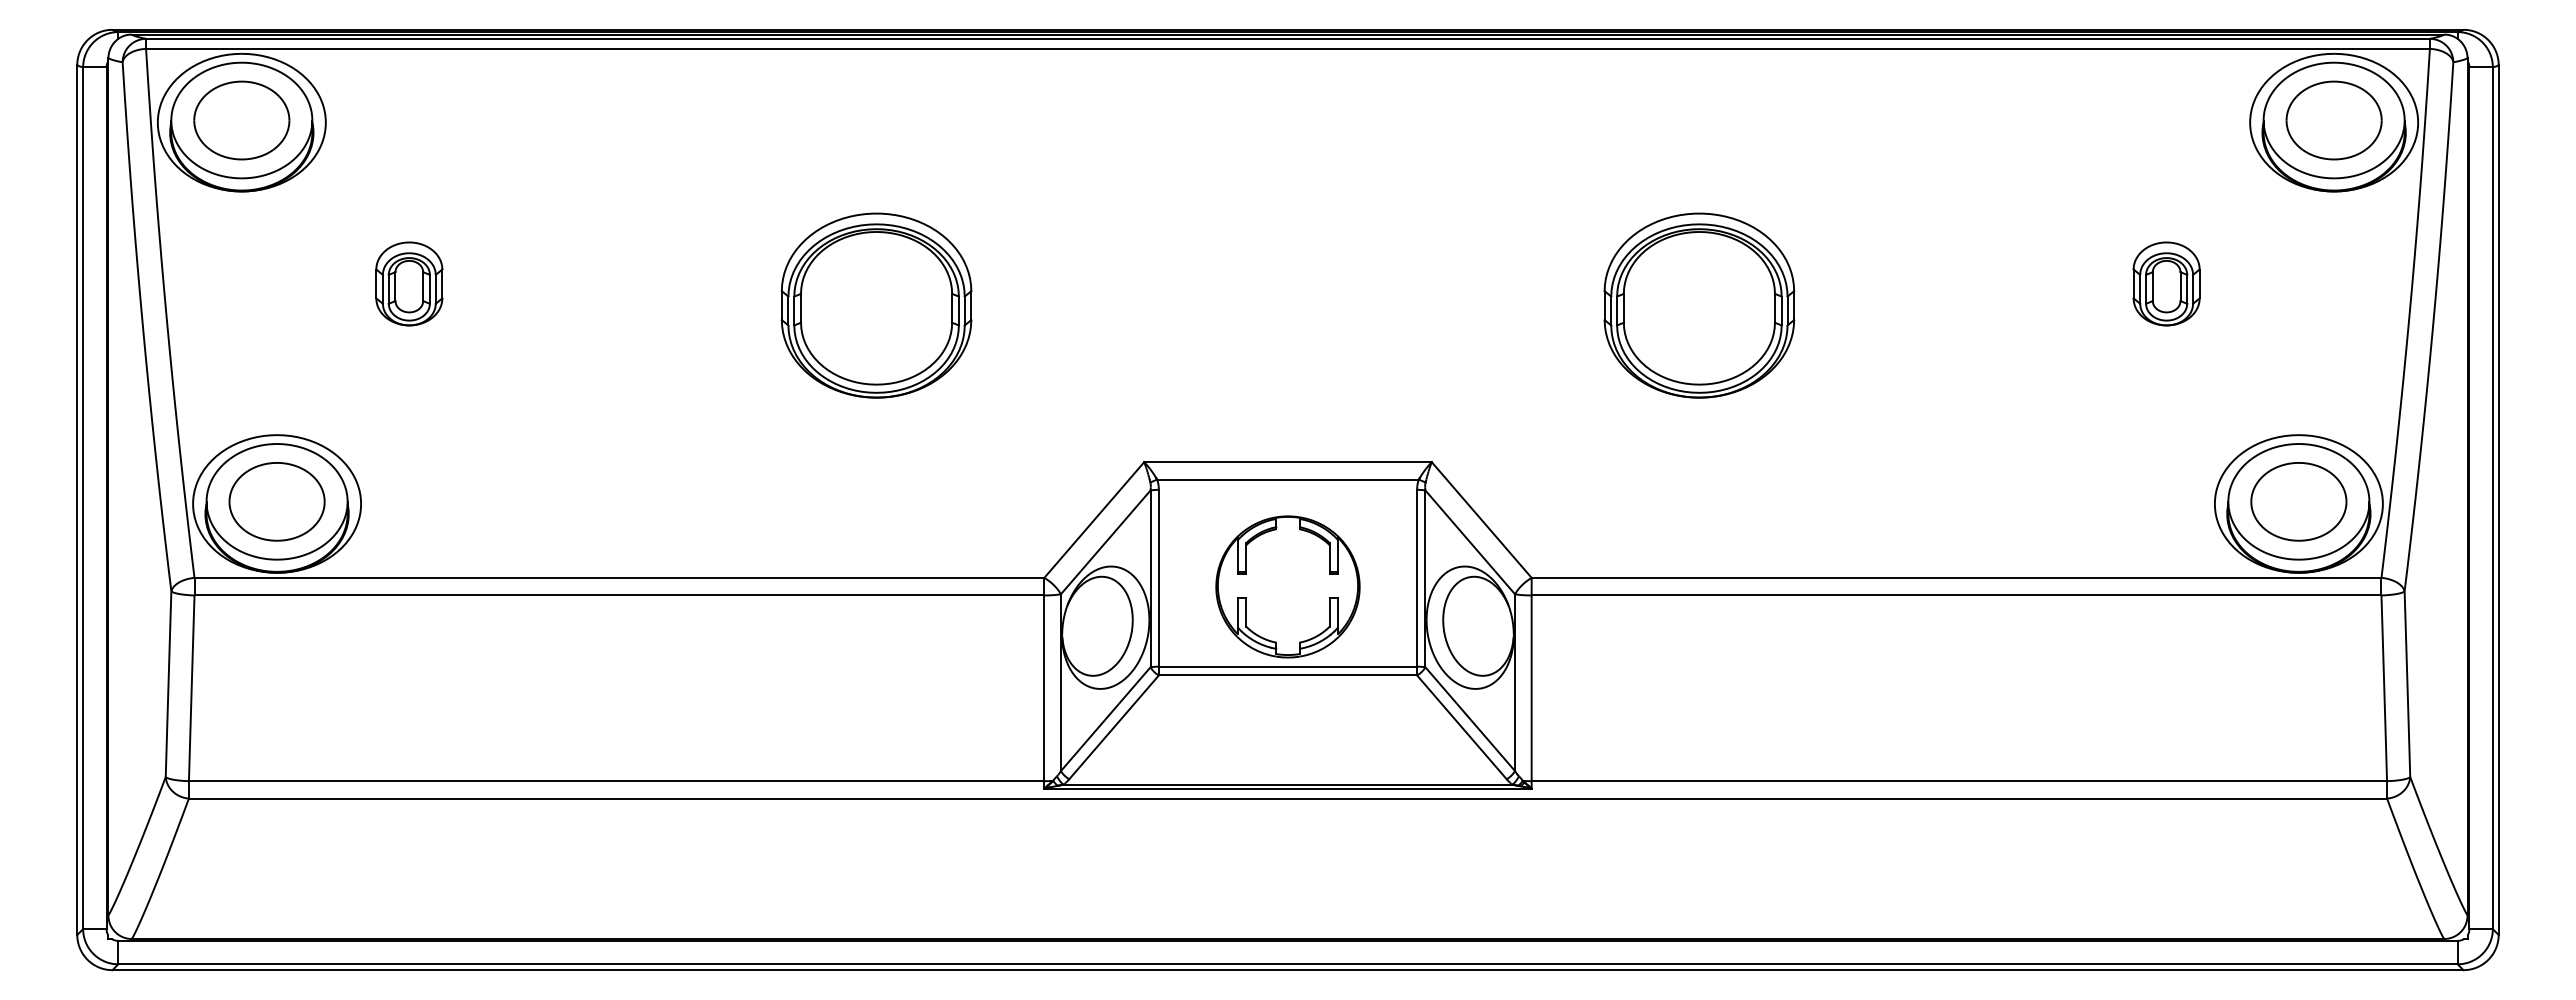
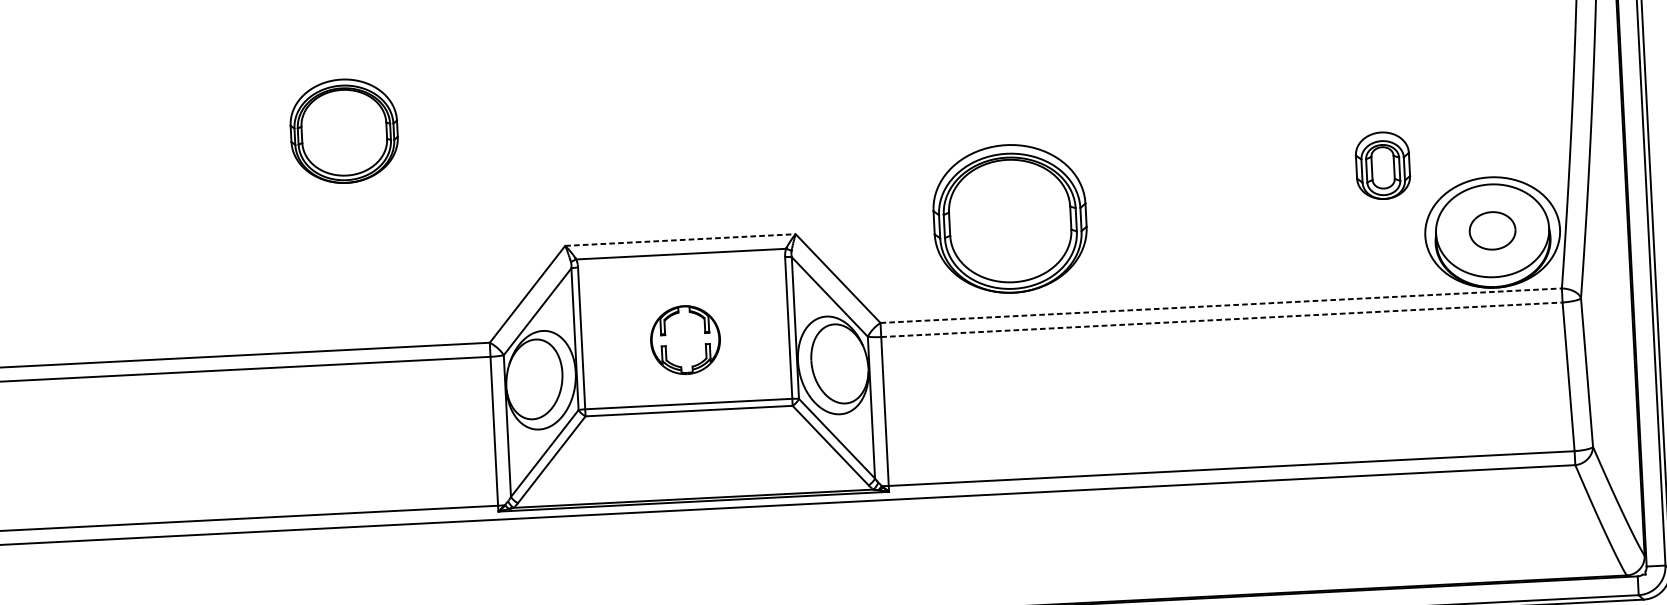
part: (2166, 283) -> (1382, 165), moved
part: (876, 305) -> (344, 131), size x0.7
part: (1699, 305) -> (1010, 218), moved
line: (1288, 462) -> (680, 240), solid -> dashed
part: (2298, 501) -> (1492, 230), size x0.6
line: (1956, 577) -> (1221, 305), solid -> dashed
part: (1287, 586) -> (685, 339), size x0.6
line: (1956, 595) -> (1221, 319), solid -> dashed

